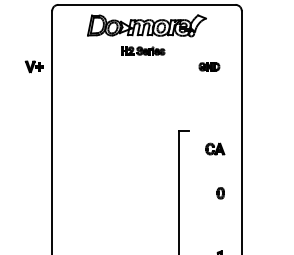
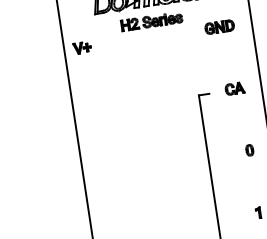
part: (143, 50) -> (152, 20), size x1.43
part: (33, 66) -> (81, 47), moved
part: (209, 66) -> (219, 26), size x1.43
part: (215, 148) -> (235, 88), moved

